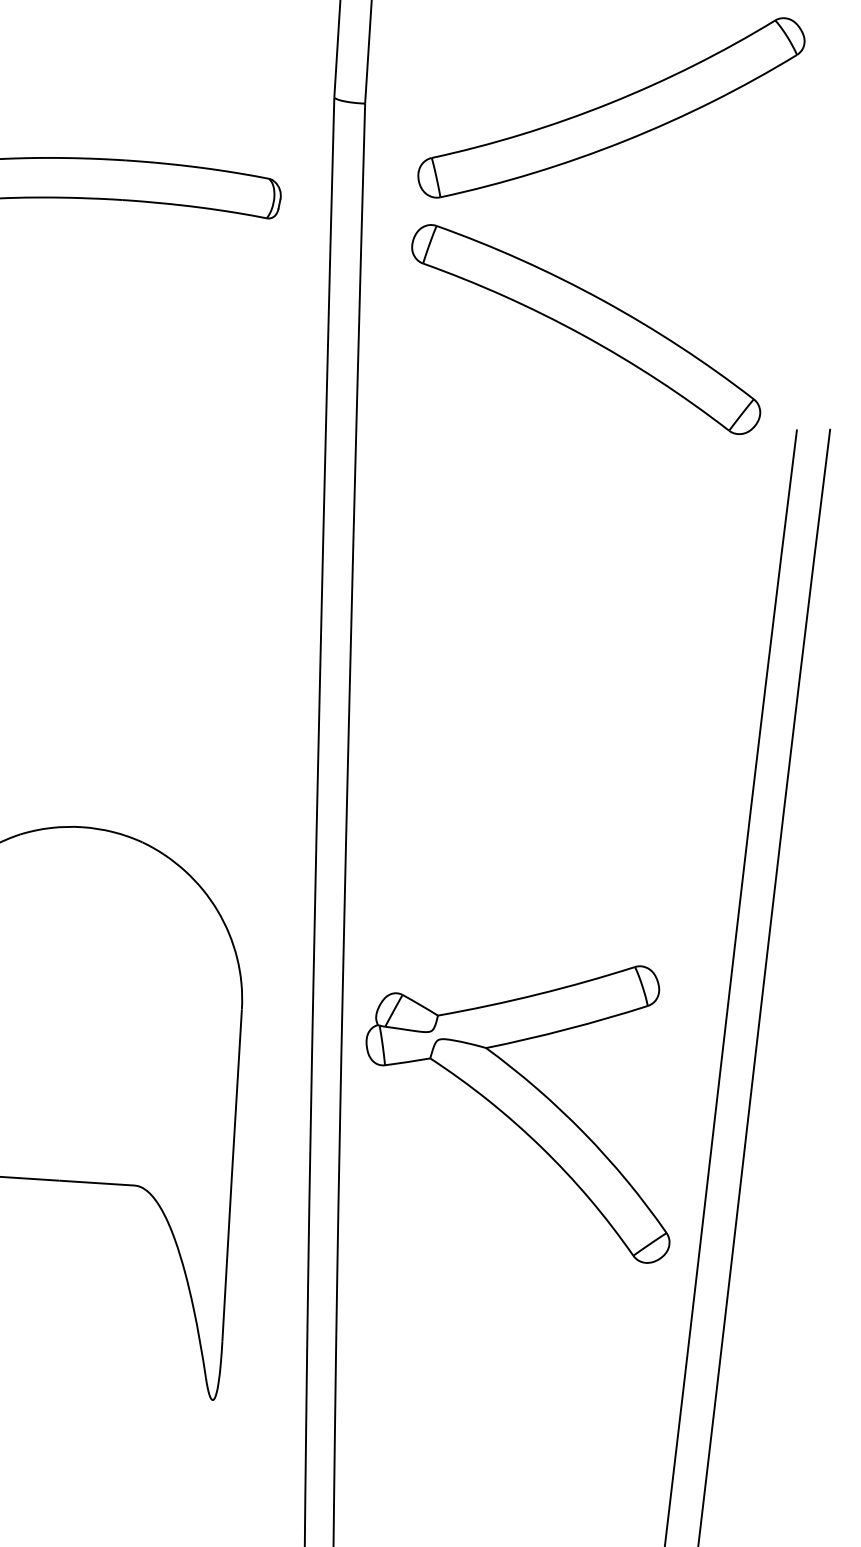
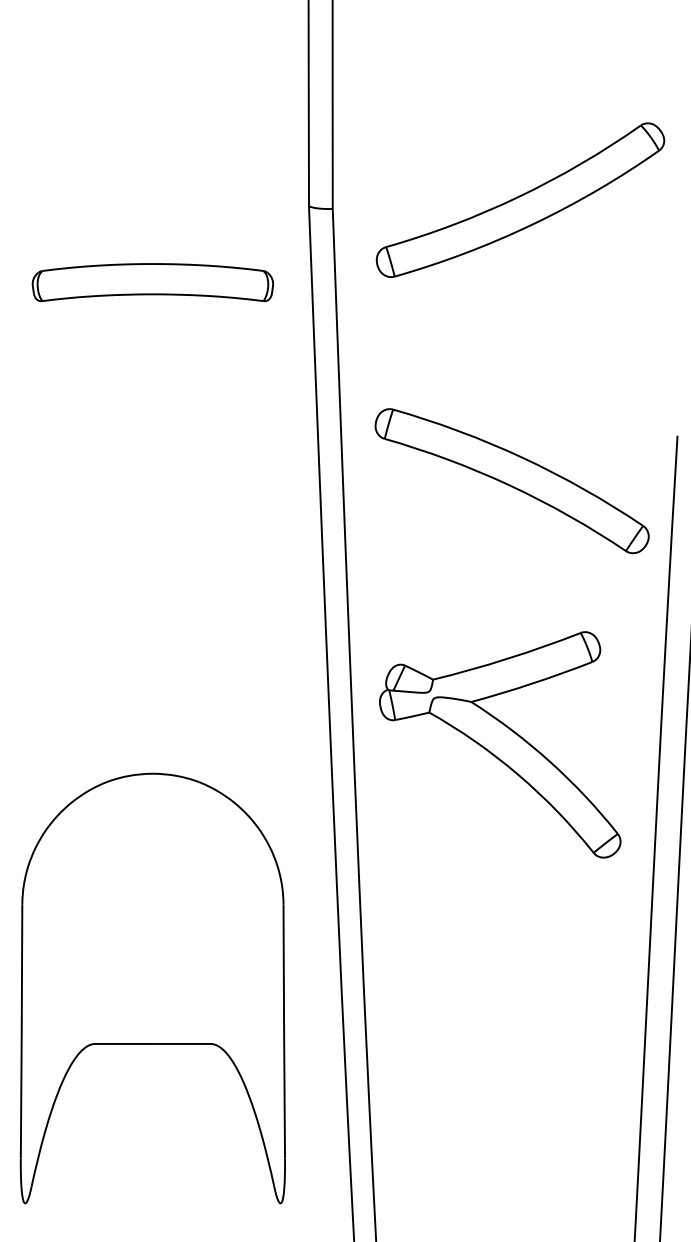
part: (585, 330) -> (511, 481), moved
part: (520, 1106) -> (500, 744), moved

